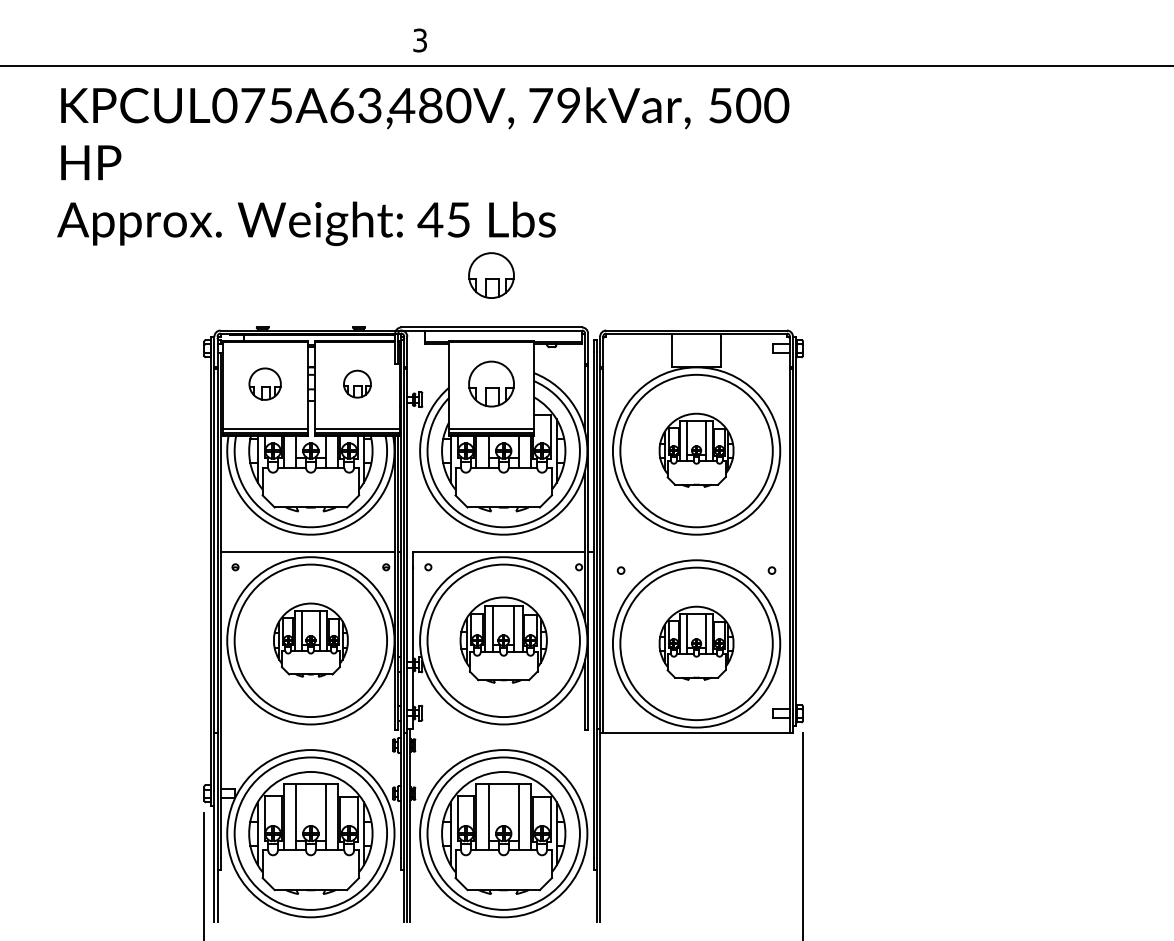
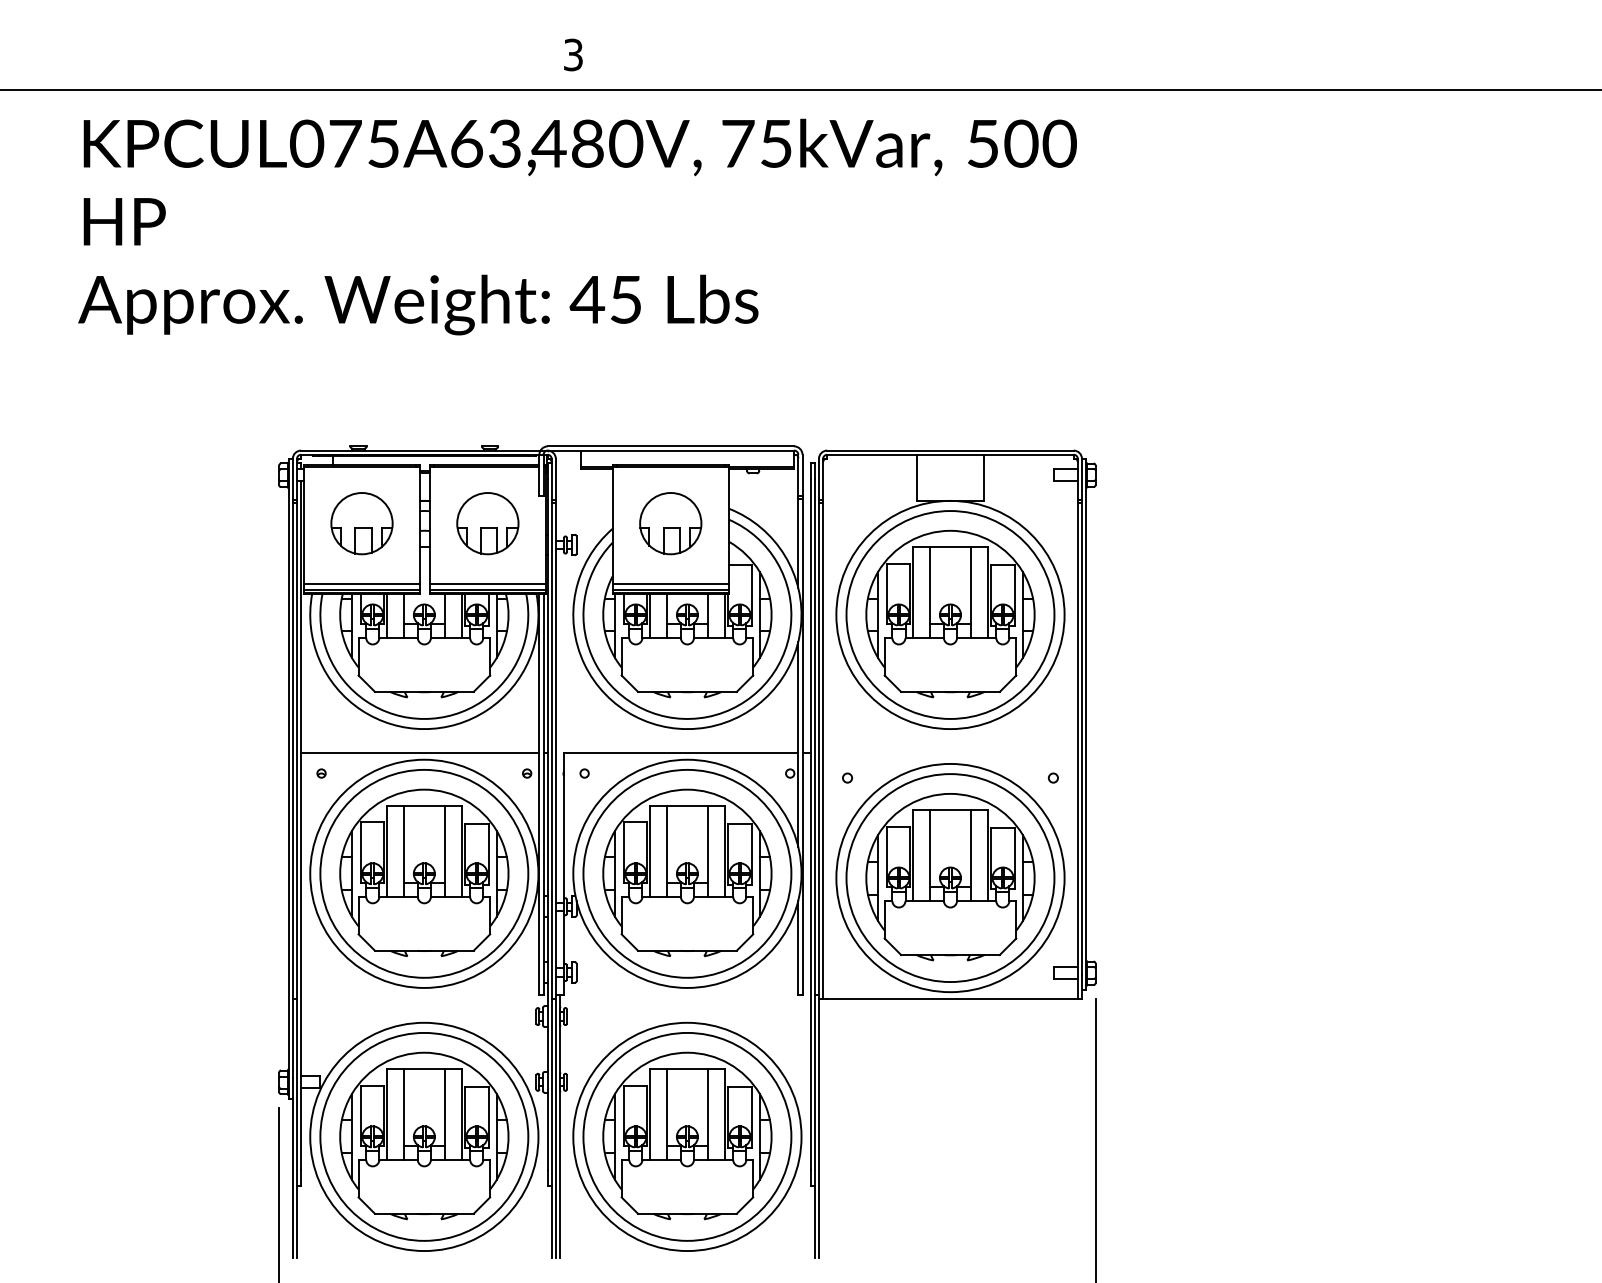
text: (568, 105) -> (775, 143), 79kVar, -> 75kVar,
part: (491, 275) -> (670, 375), removed
part: (264, 383) -> (361, 523), size x1.43
part: (357, 383) -> (487, 523), size x1.67
part: (696, 449) -> (950, 613), size x1.67
part: (310, 639) -> (424, 872), size x1.67
part: (503, 639) -> (687, 872), size x1.43
part: (696, 643) -> (950, 877), size x1.67

